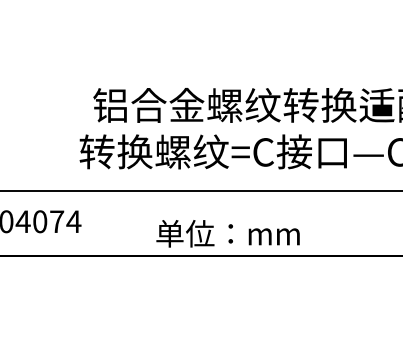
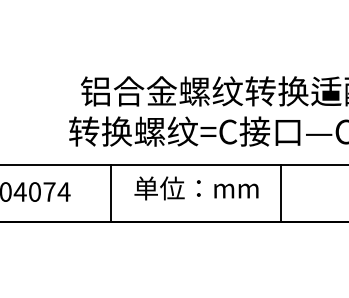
line: (127, 223) -> (110, 193), added
line: (324, 223) -> (280, 193), added
text: (228, 233) -> (196, 188), moved

